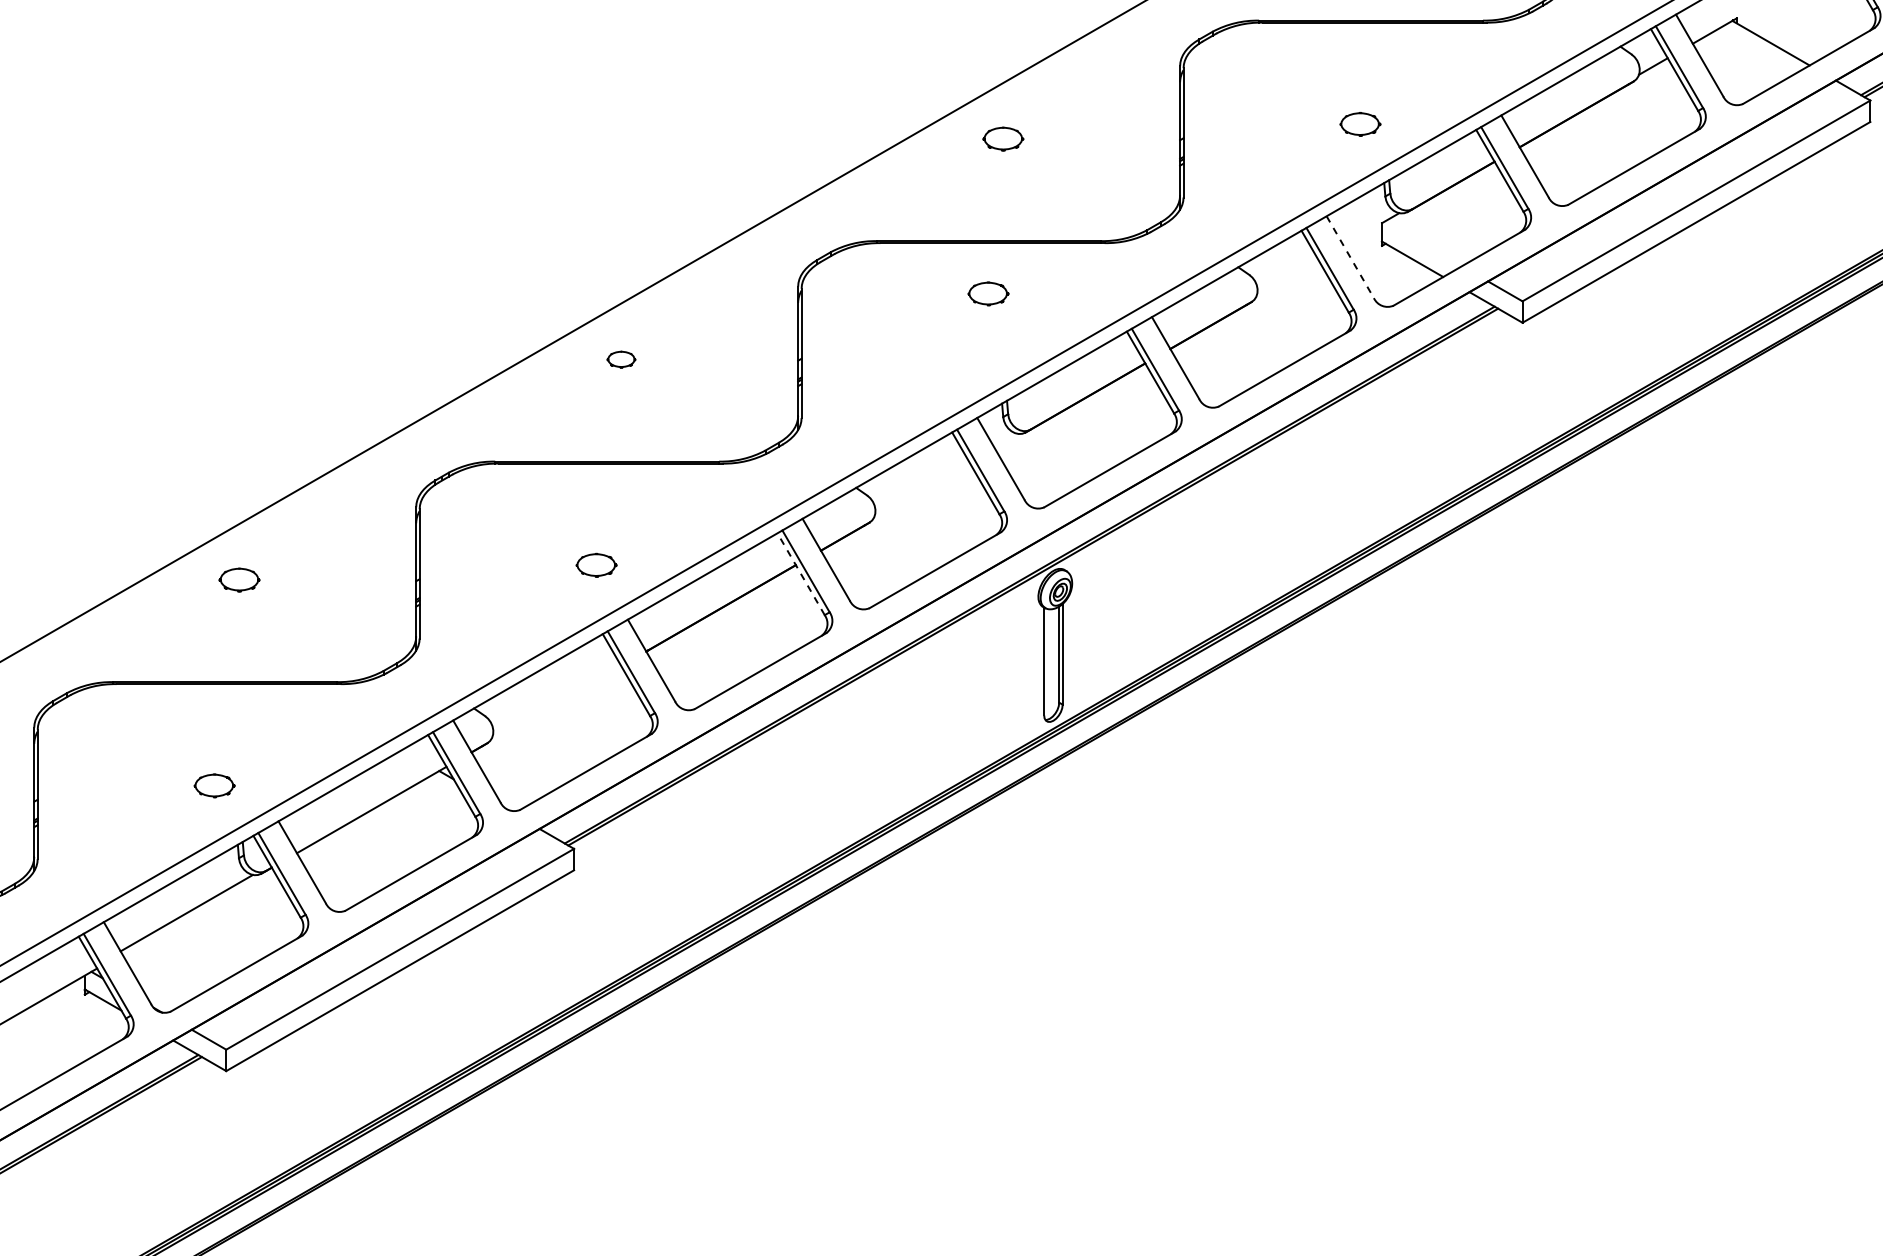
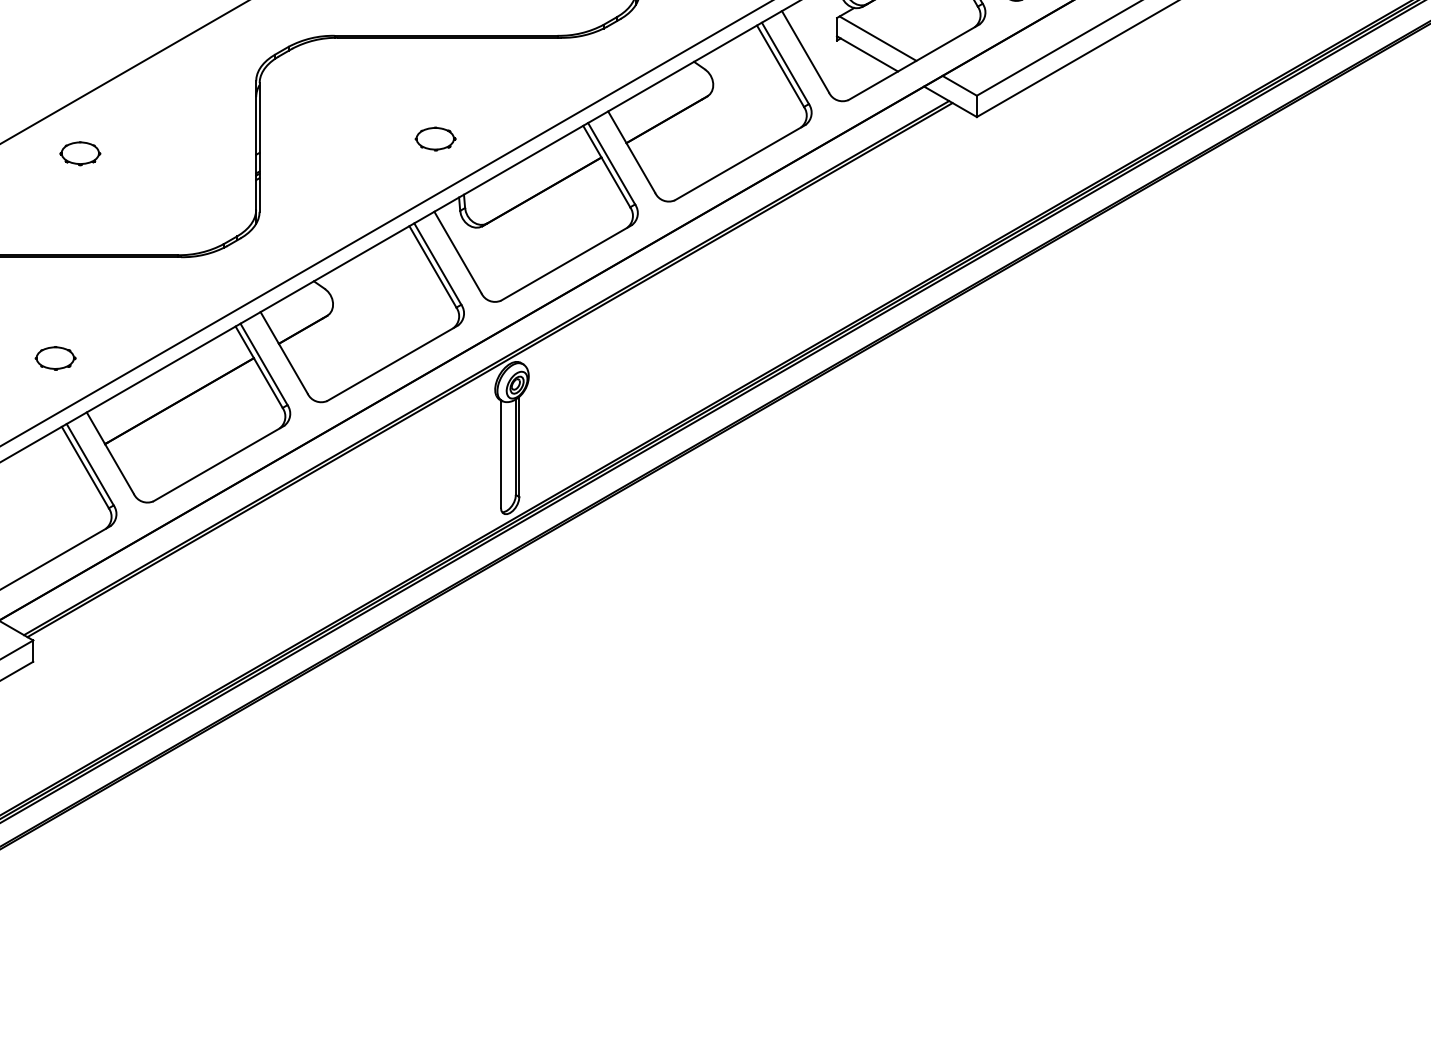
line: (1422, 243) -> (877, 38), added
line: (1350, 257) -> (805, 52), dashed -> solid
part: (988, 293) -> (435, 138), moved
part: (621, 359) -> (80, 153), size x1.43
line: (800, 573) -> (258, 366), dashed -> solid

